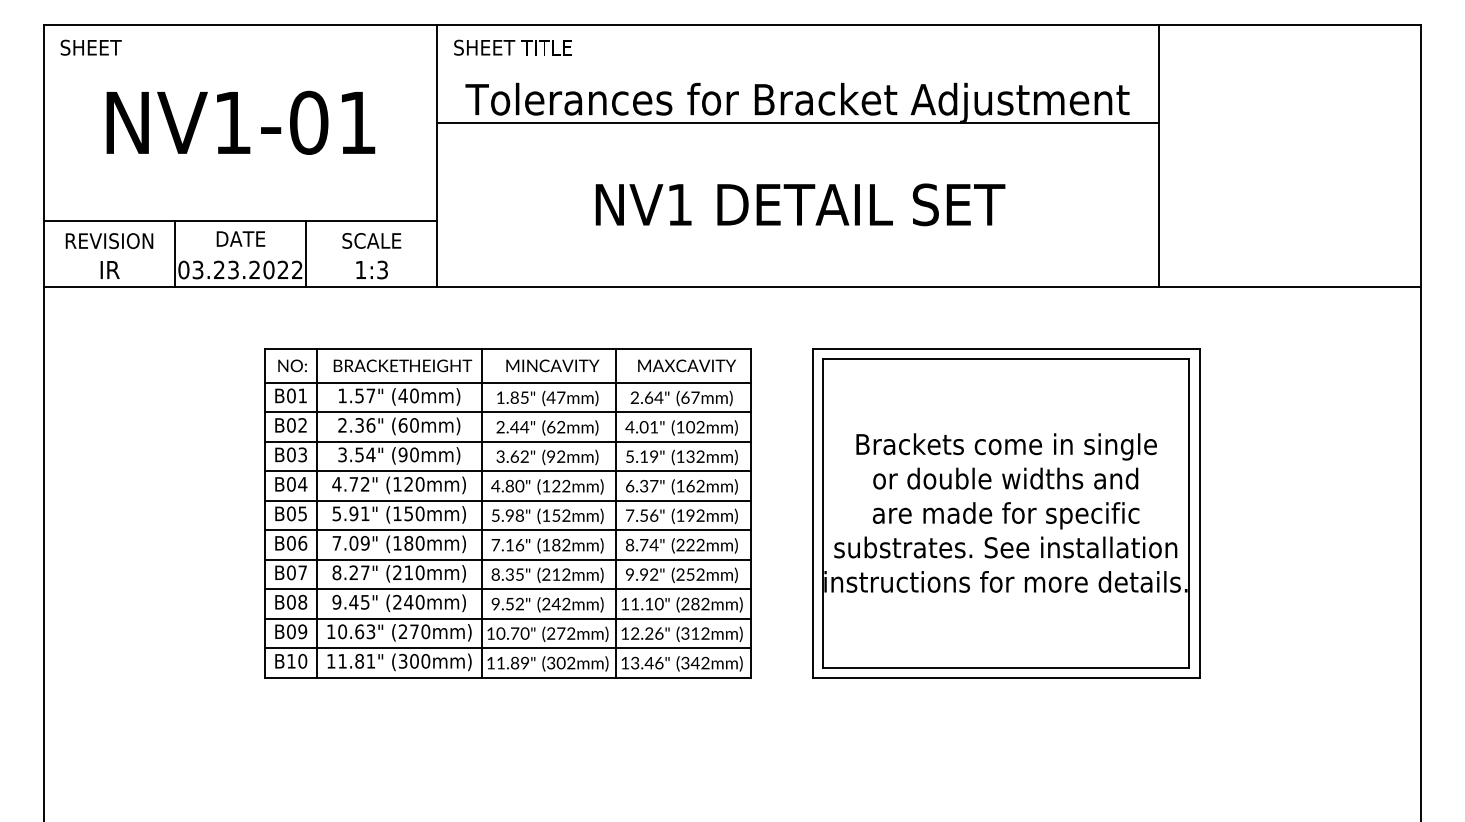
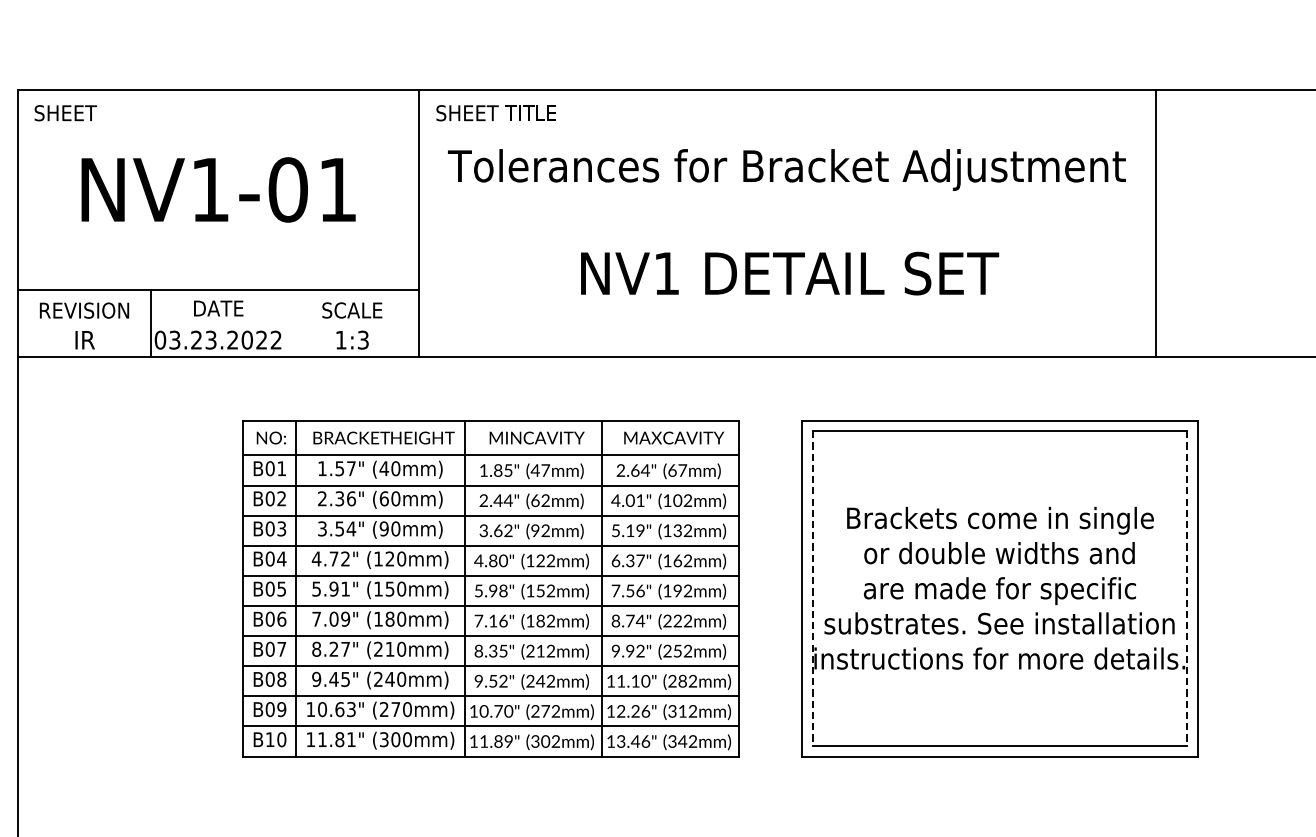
line: (797, 122) -> (786, 189), removed
line: (306, 253) -> (285, 323), removed
line: (822, 513) -> (812, 588), solid -> dashed
line: (1189, 513) -> (1187, 588), solid -> dashed

